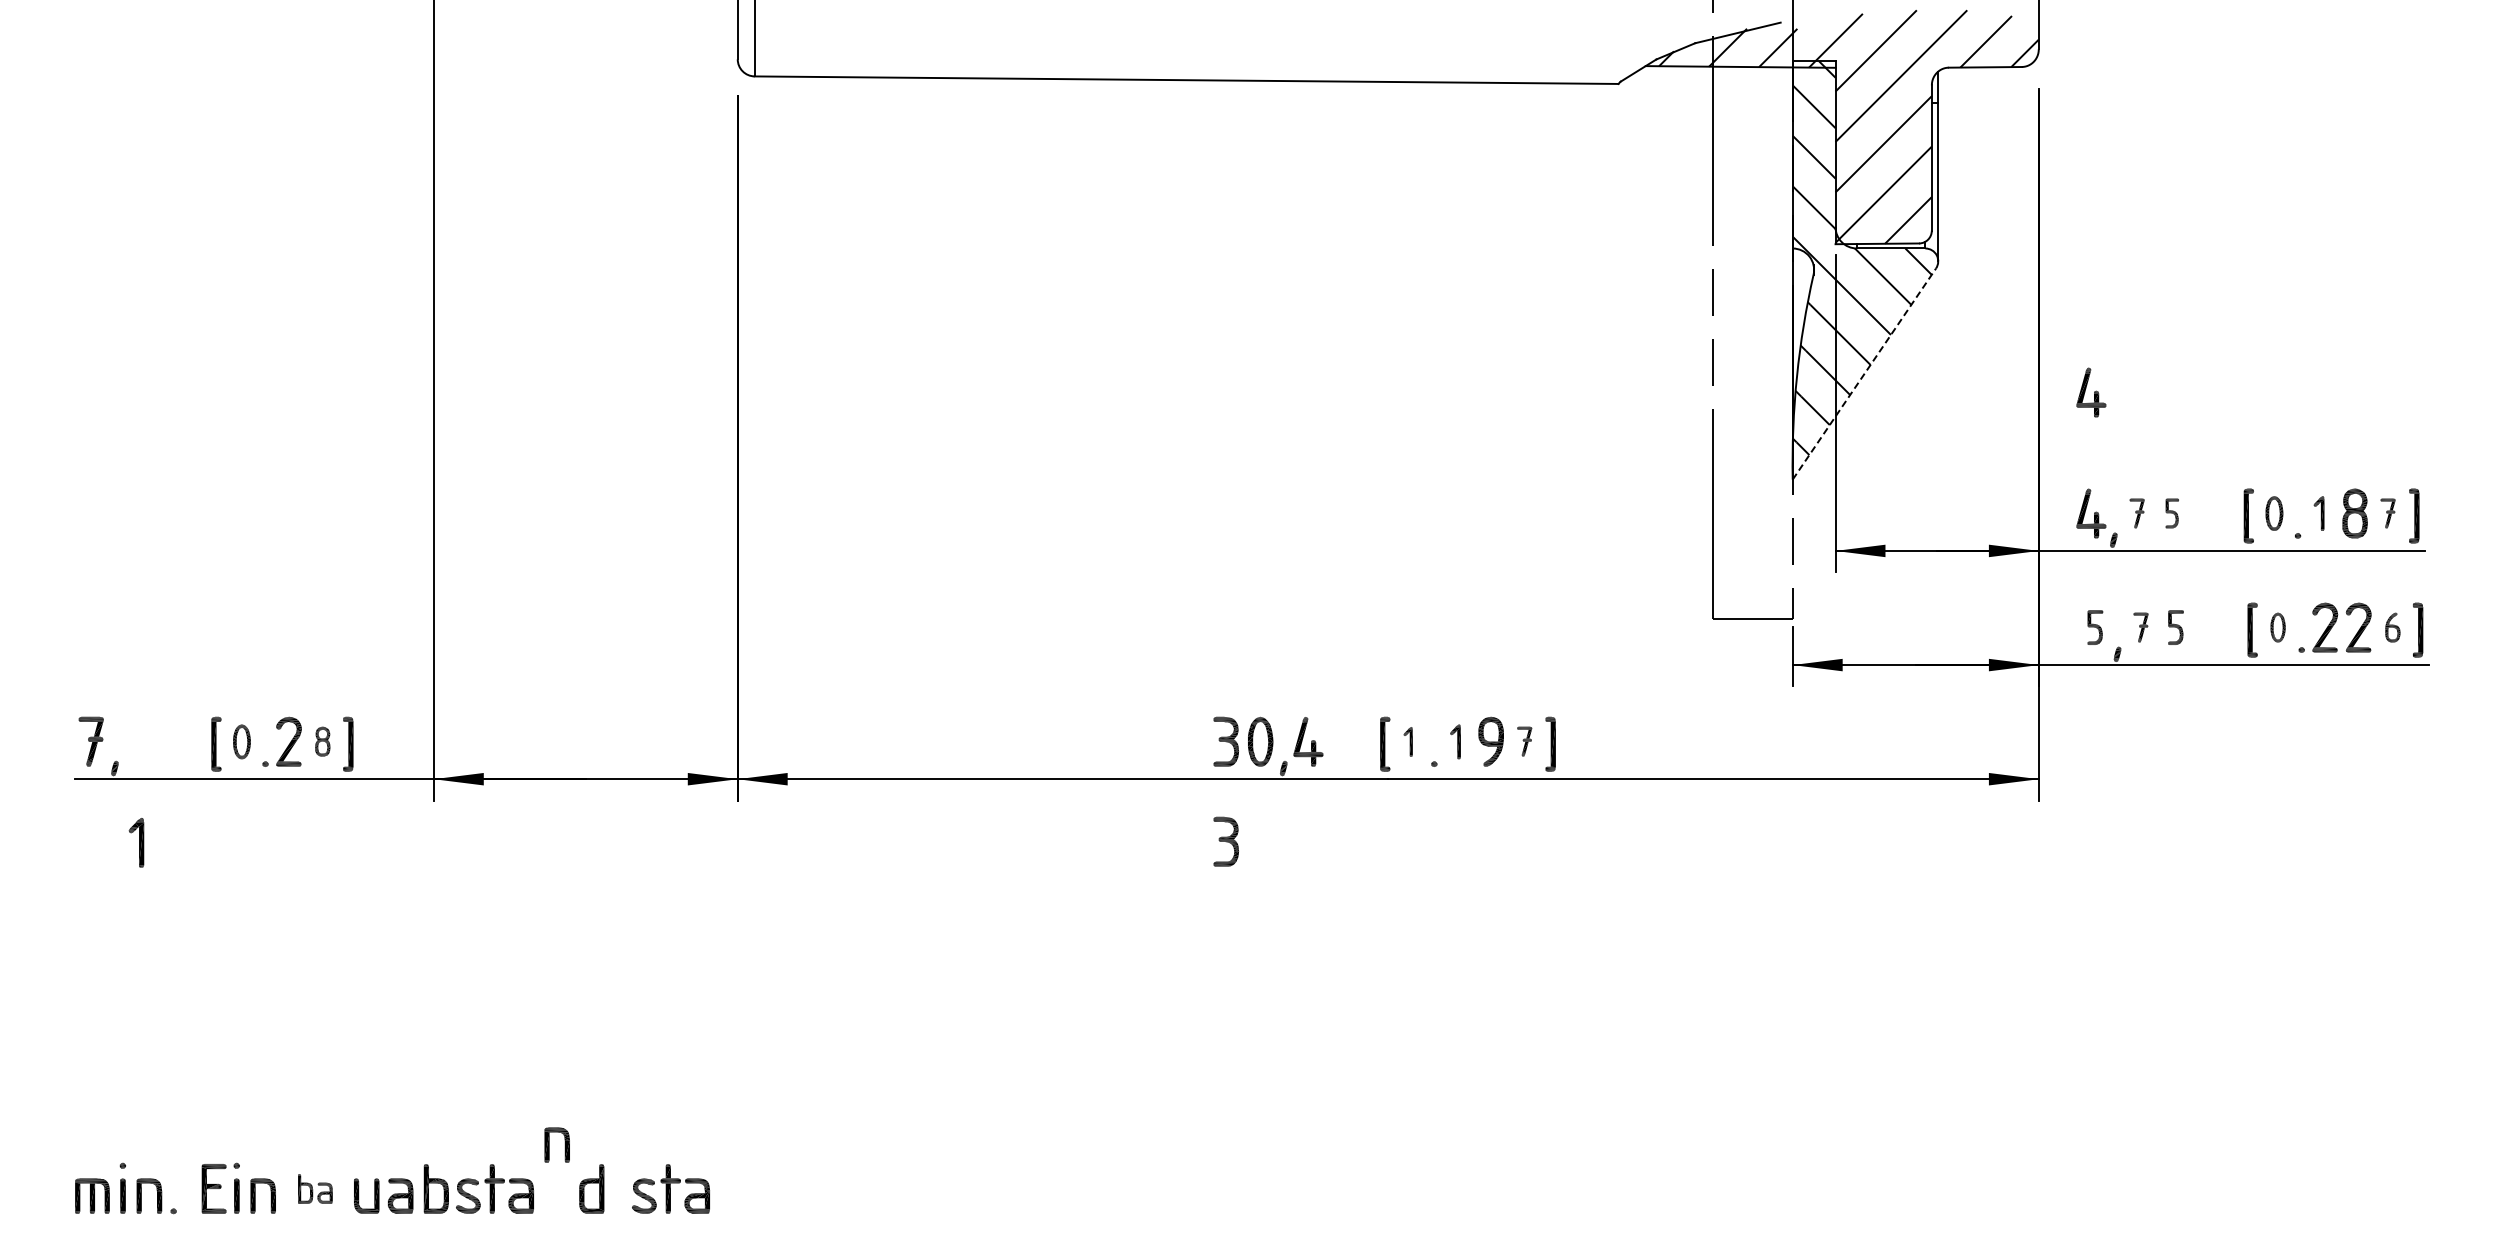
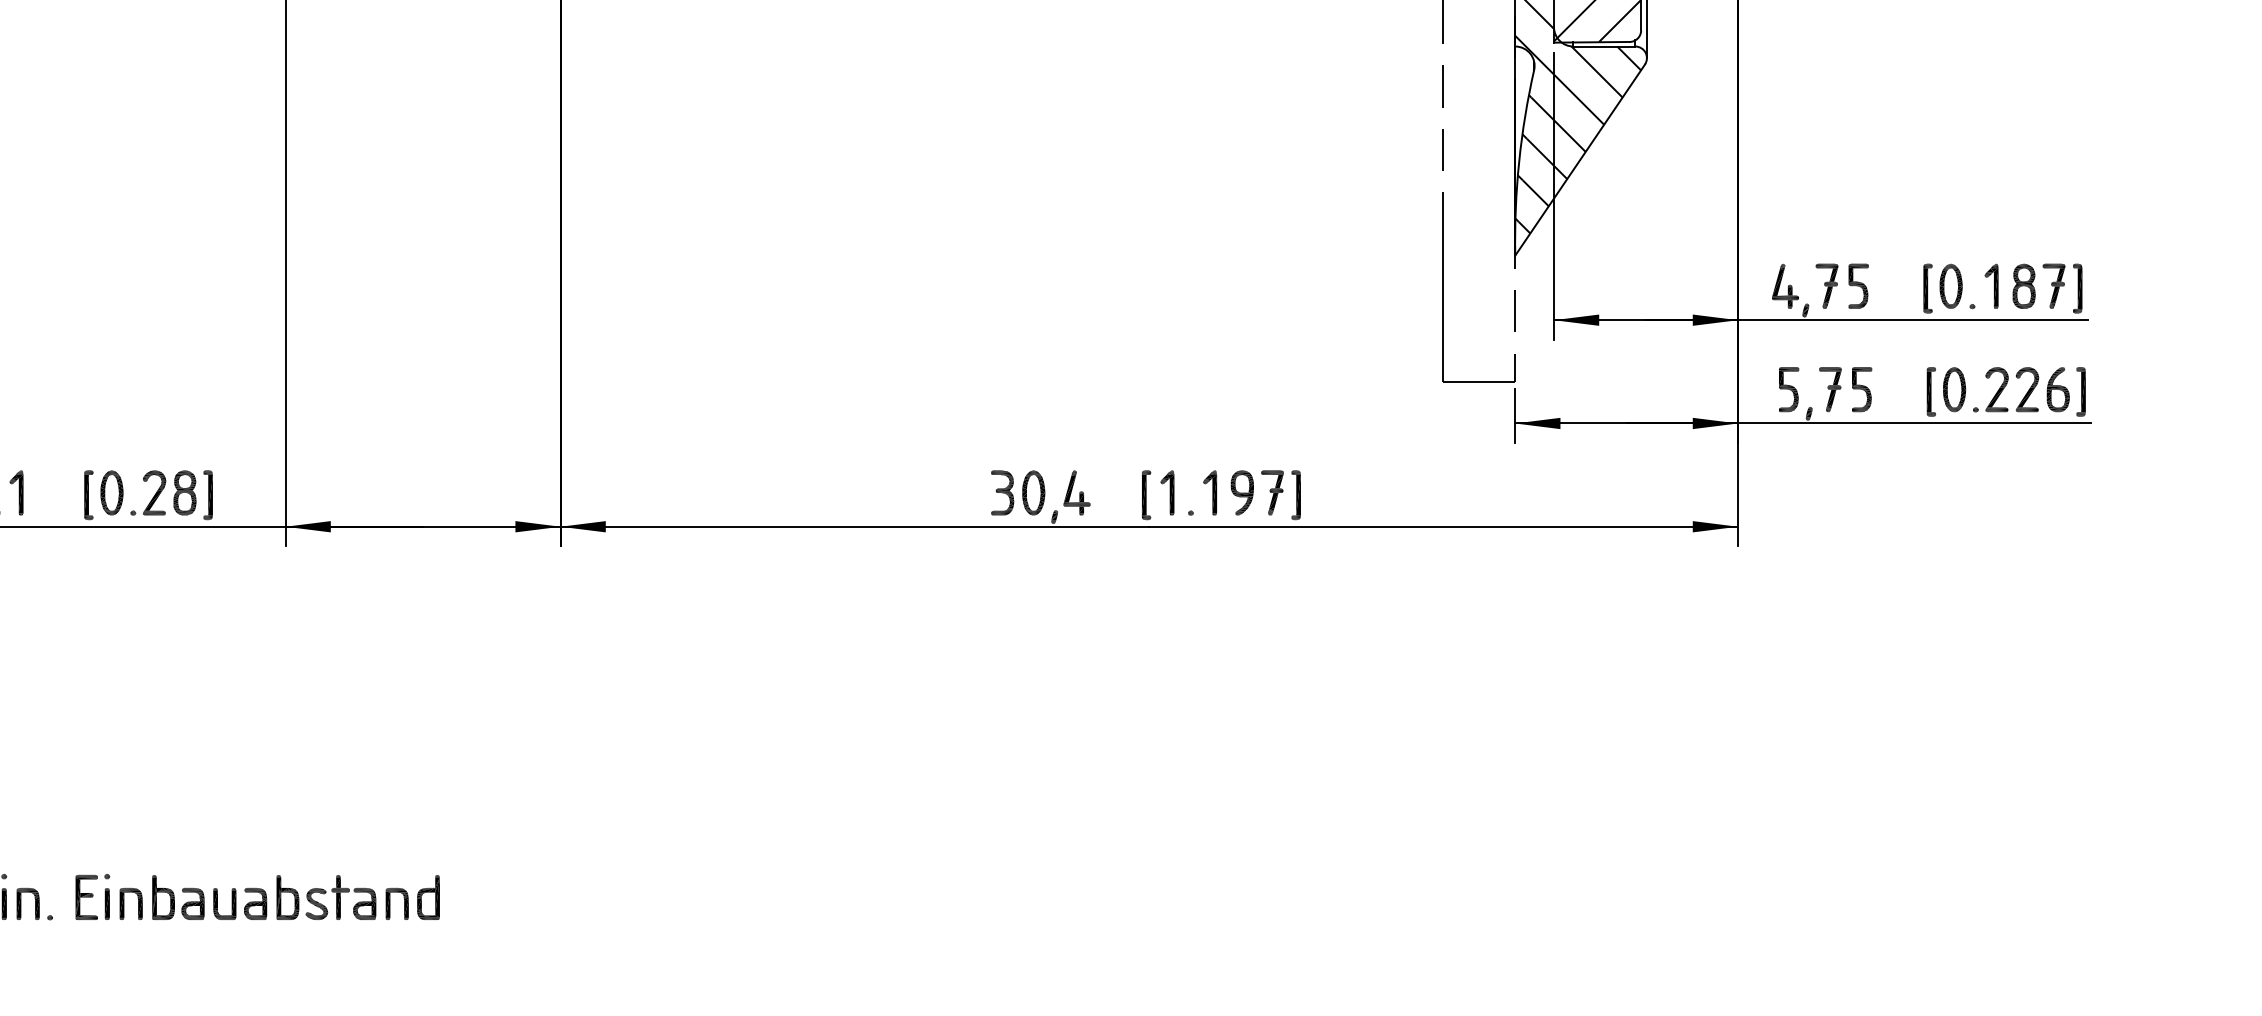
line: (1864, 374) -> (1580, 160), dashed -> solid
part: (2091, 392) -> (1785, 176), removed
part: (2136, 513) -> (1826, 286), size x1.67
part: (2172, 513) -> (1858, 286), size x1.67
part: (2274, 513) -> (1951, 286), size x1.43
part: (2318, 513) -> (1991, 286), size x1.43
part: (2387, 513) -> (2053, 286), size x1.67
part: (2095, 627) -> (1789, 389), size x1.43
part: (2140, 627) -> (1829, 389), size x1.67
part: (2175, 627) -> (1861, 389), size x1.43
part: (2277, 627) -> (1953, 389), size x1.67
part: (2392, 627) -> (2057, 389), size x1.67
part: (241, 741) -> (111, 492), size x1.43
part: (322, 741) -> (184, 492), size x1.67
part: (1407, 741) -> (1166, 492), size x1.67
part: (1455, 741) -> (1210, 492), size x1.43
part: (1524, 741) -> (1272, 492), size x1.67
part: (1225, 841) -> (1001, 583), removed
part: (136, 842) -> (16, 492), moved
part: (549, 1144) -> (390, 903), moved
part: (315, 1188) -> (178, 897), size x1.67
part: (670, 1188) -> (499, 897), removed

